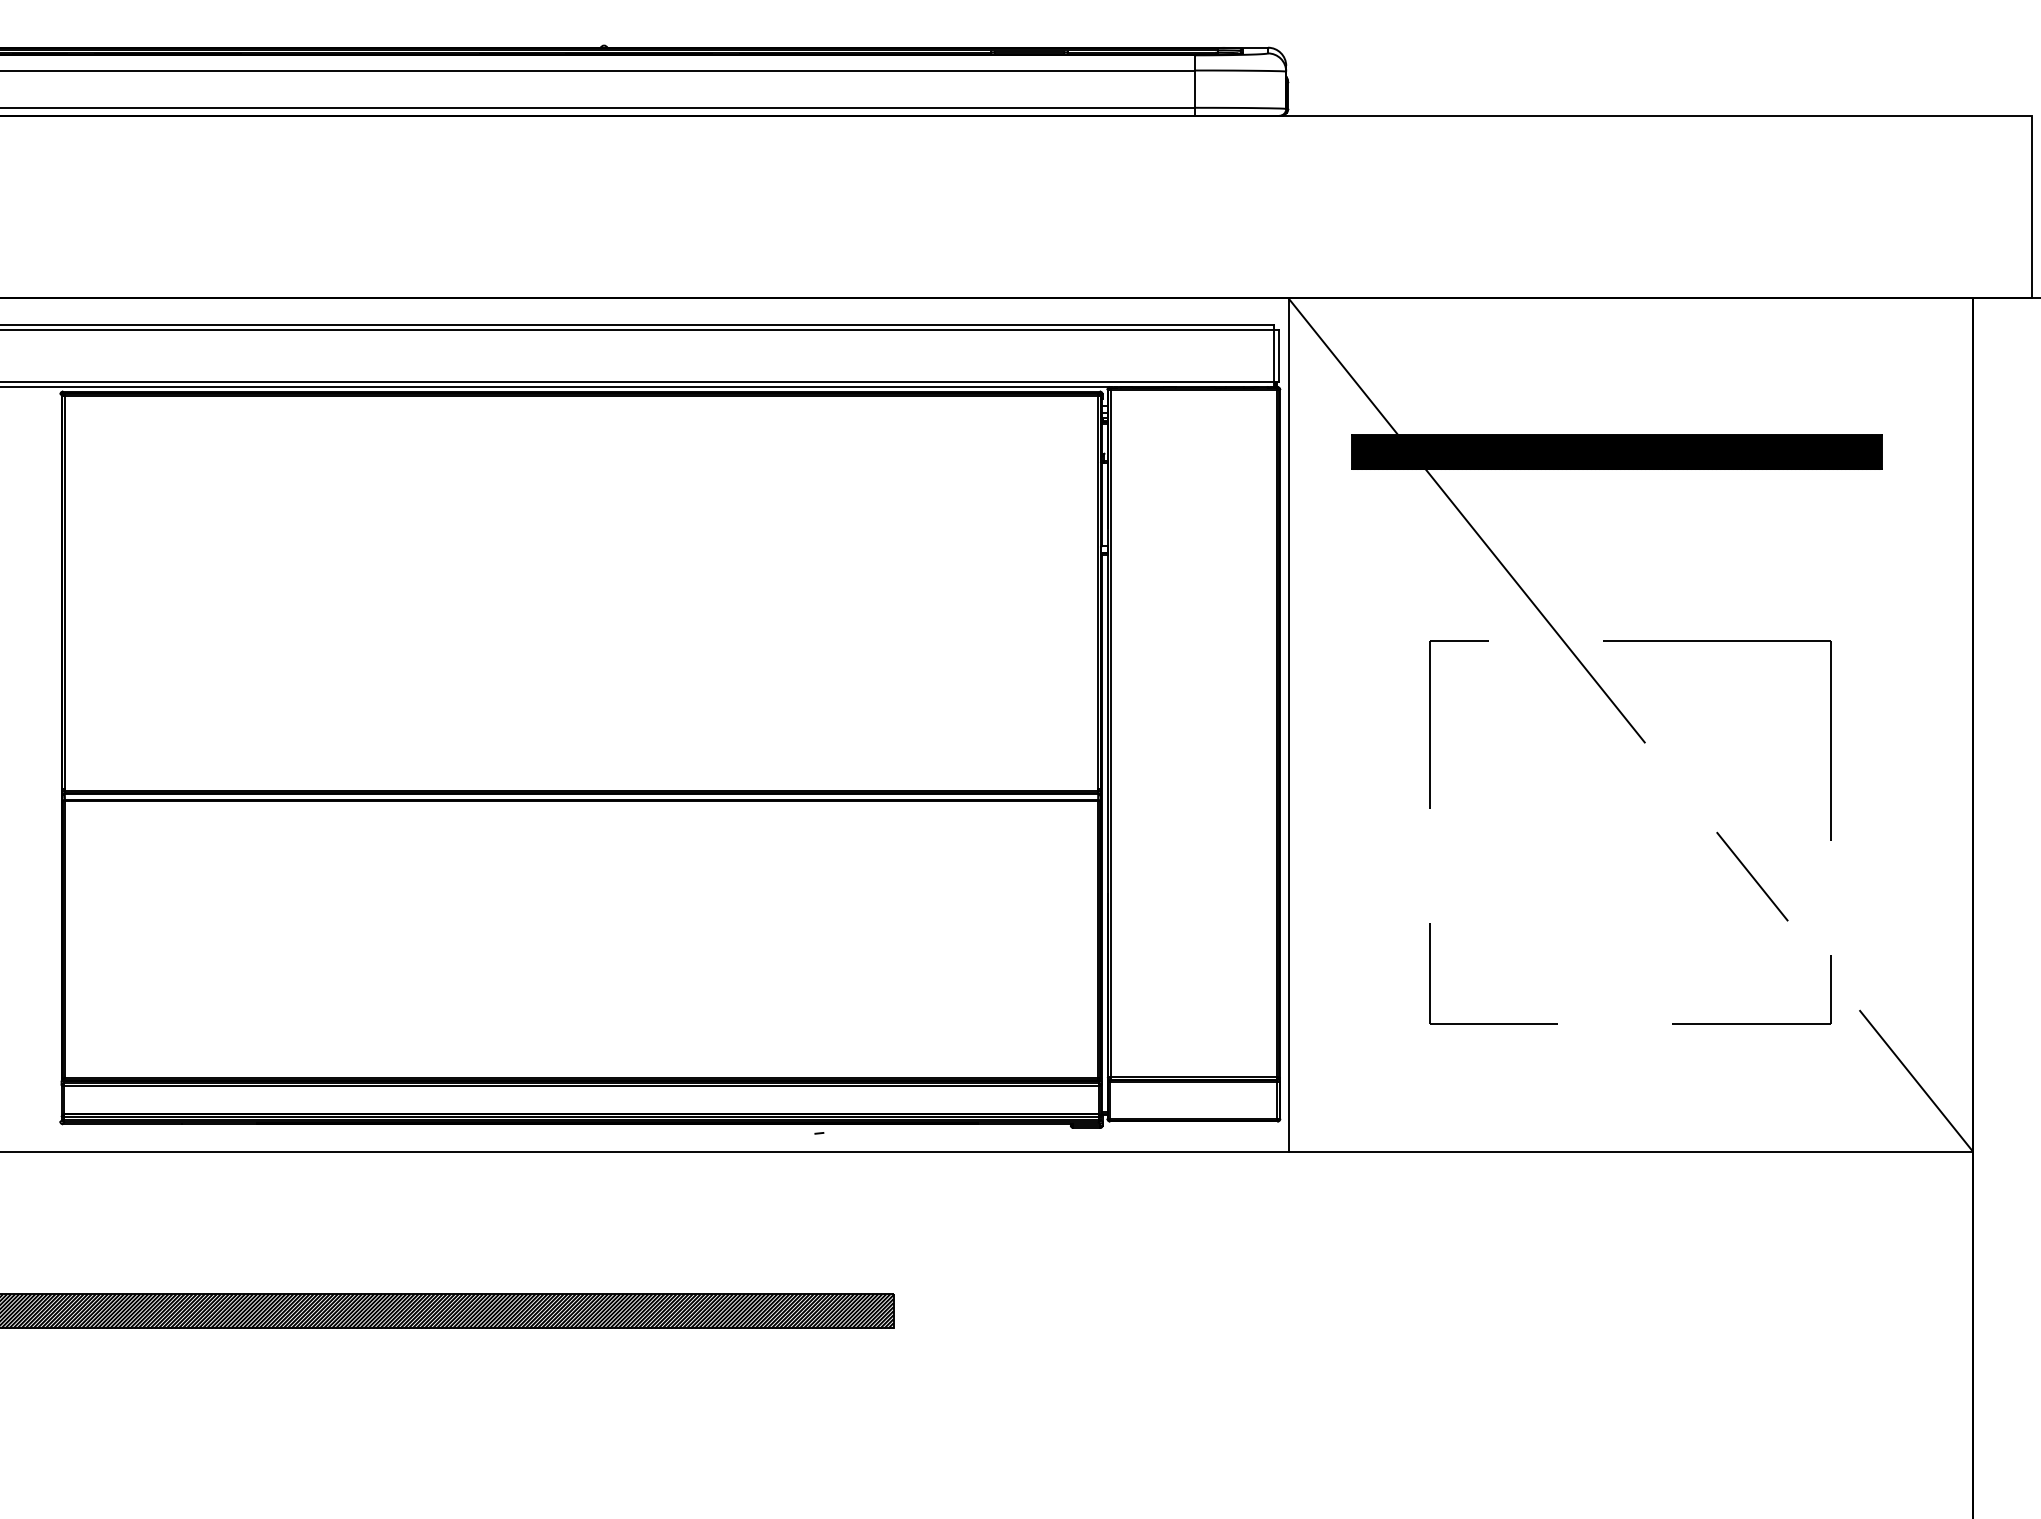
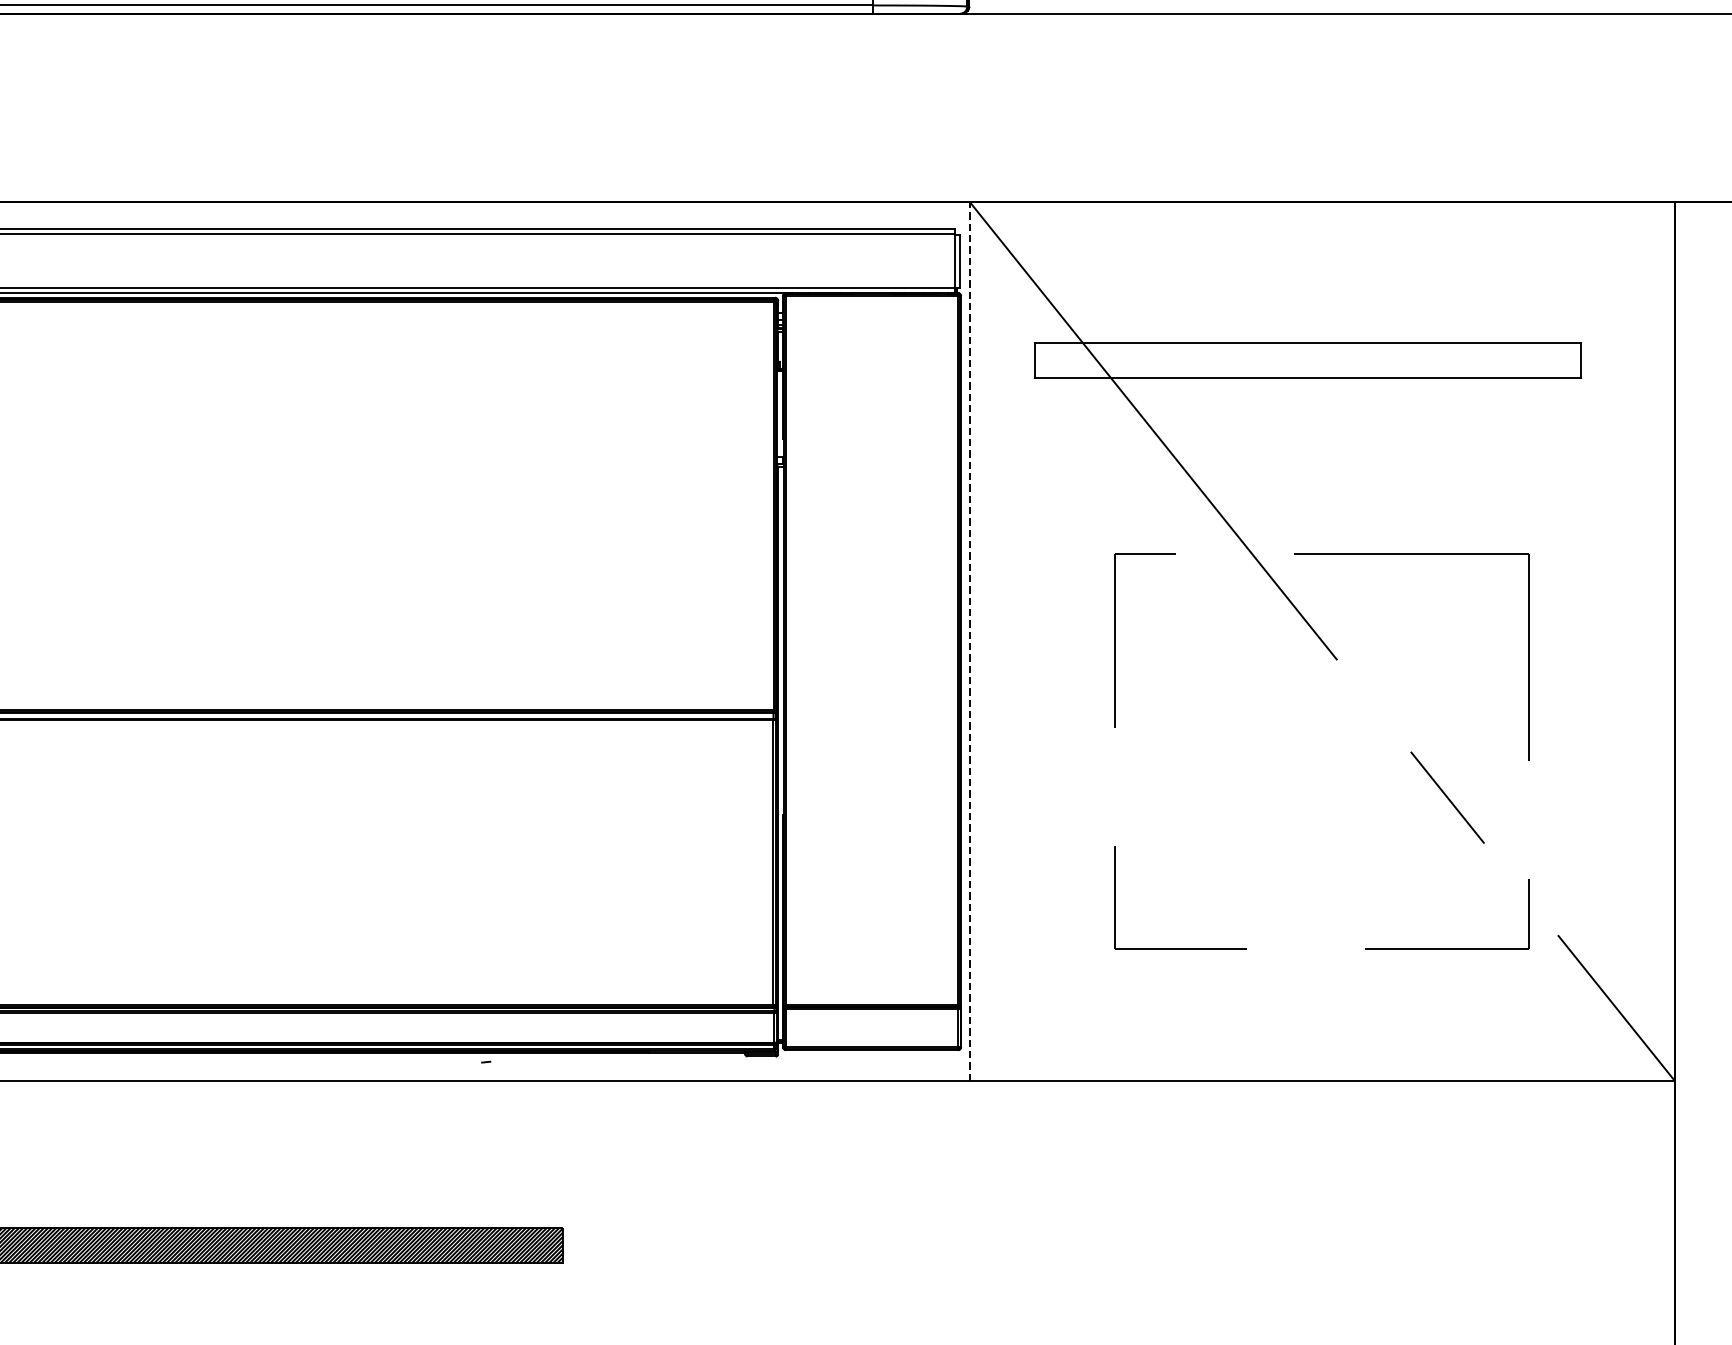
hatch: (1616, 452) -> (1307, 360), removed
line: (1288, 724) -> (969, 640), solid -> dashed

